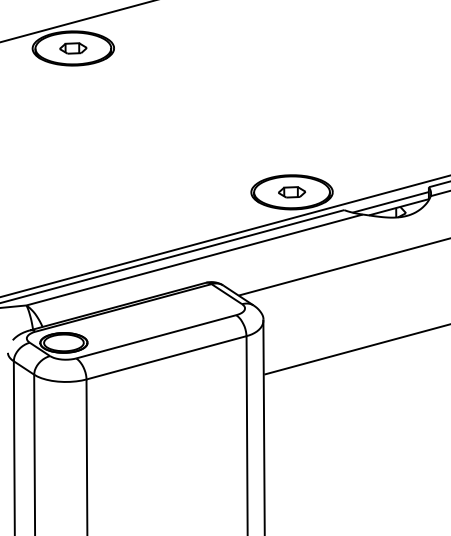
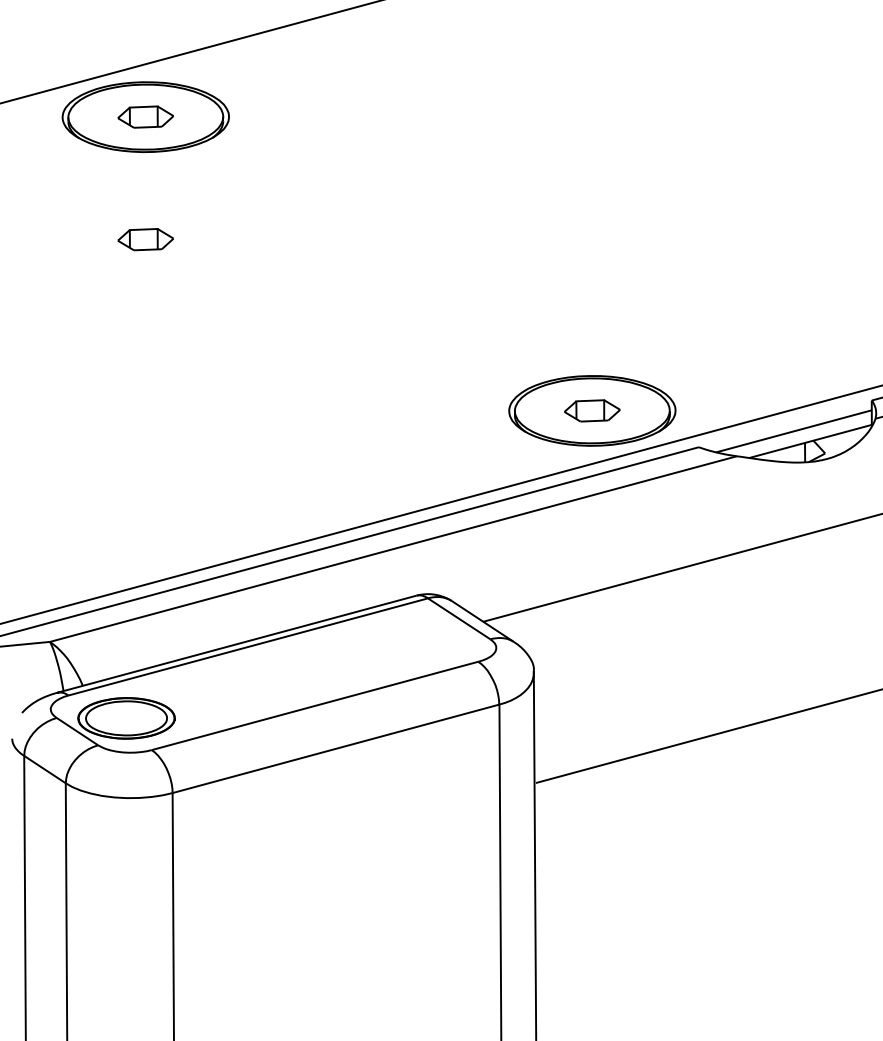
part: (73, 108) -> (146, 239), added

